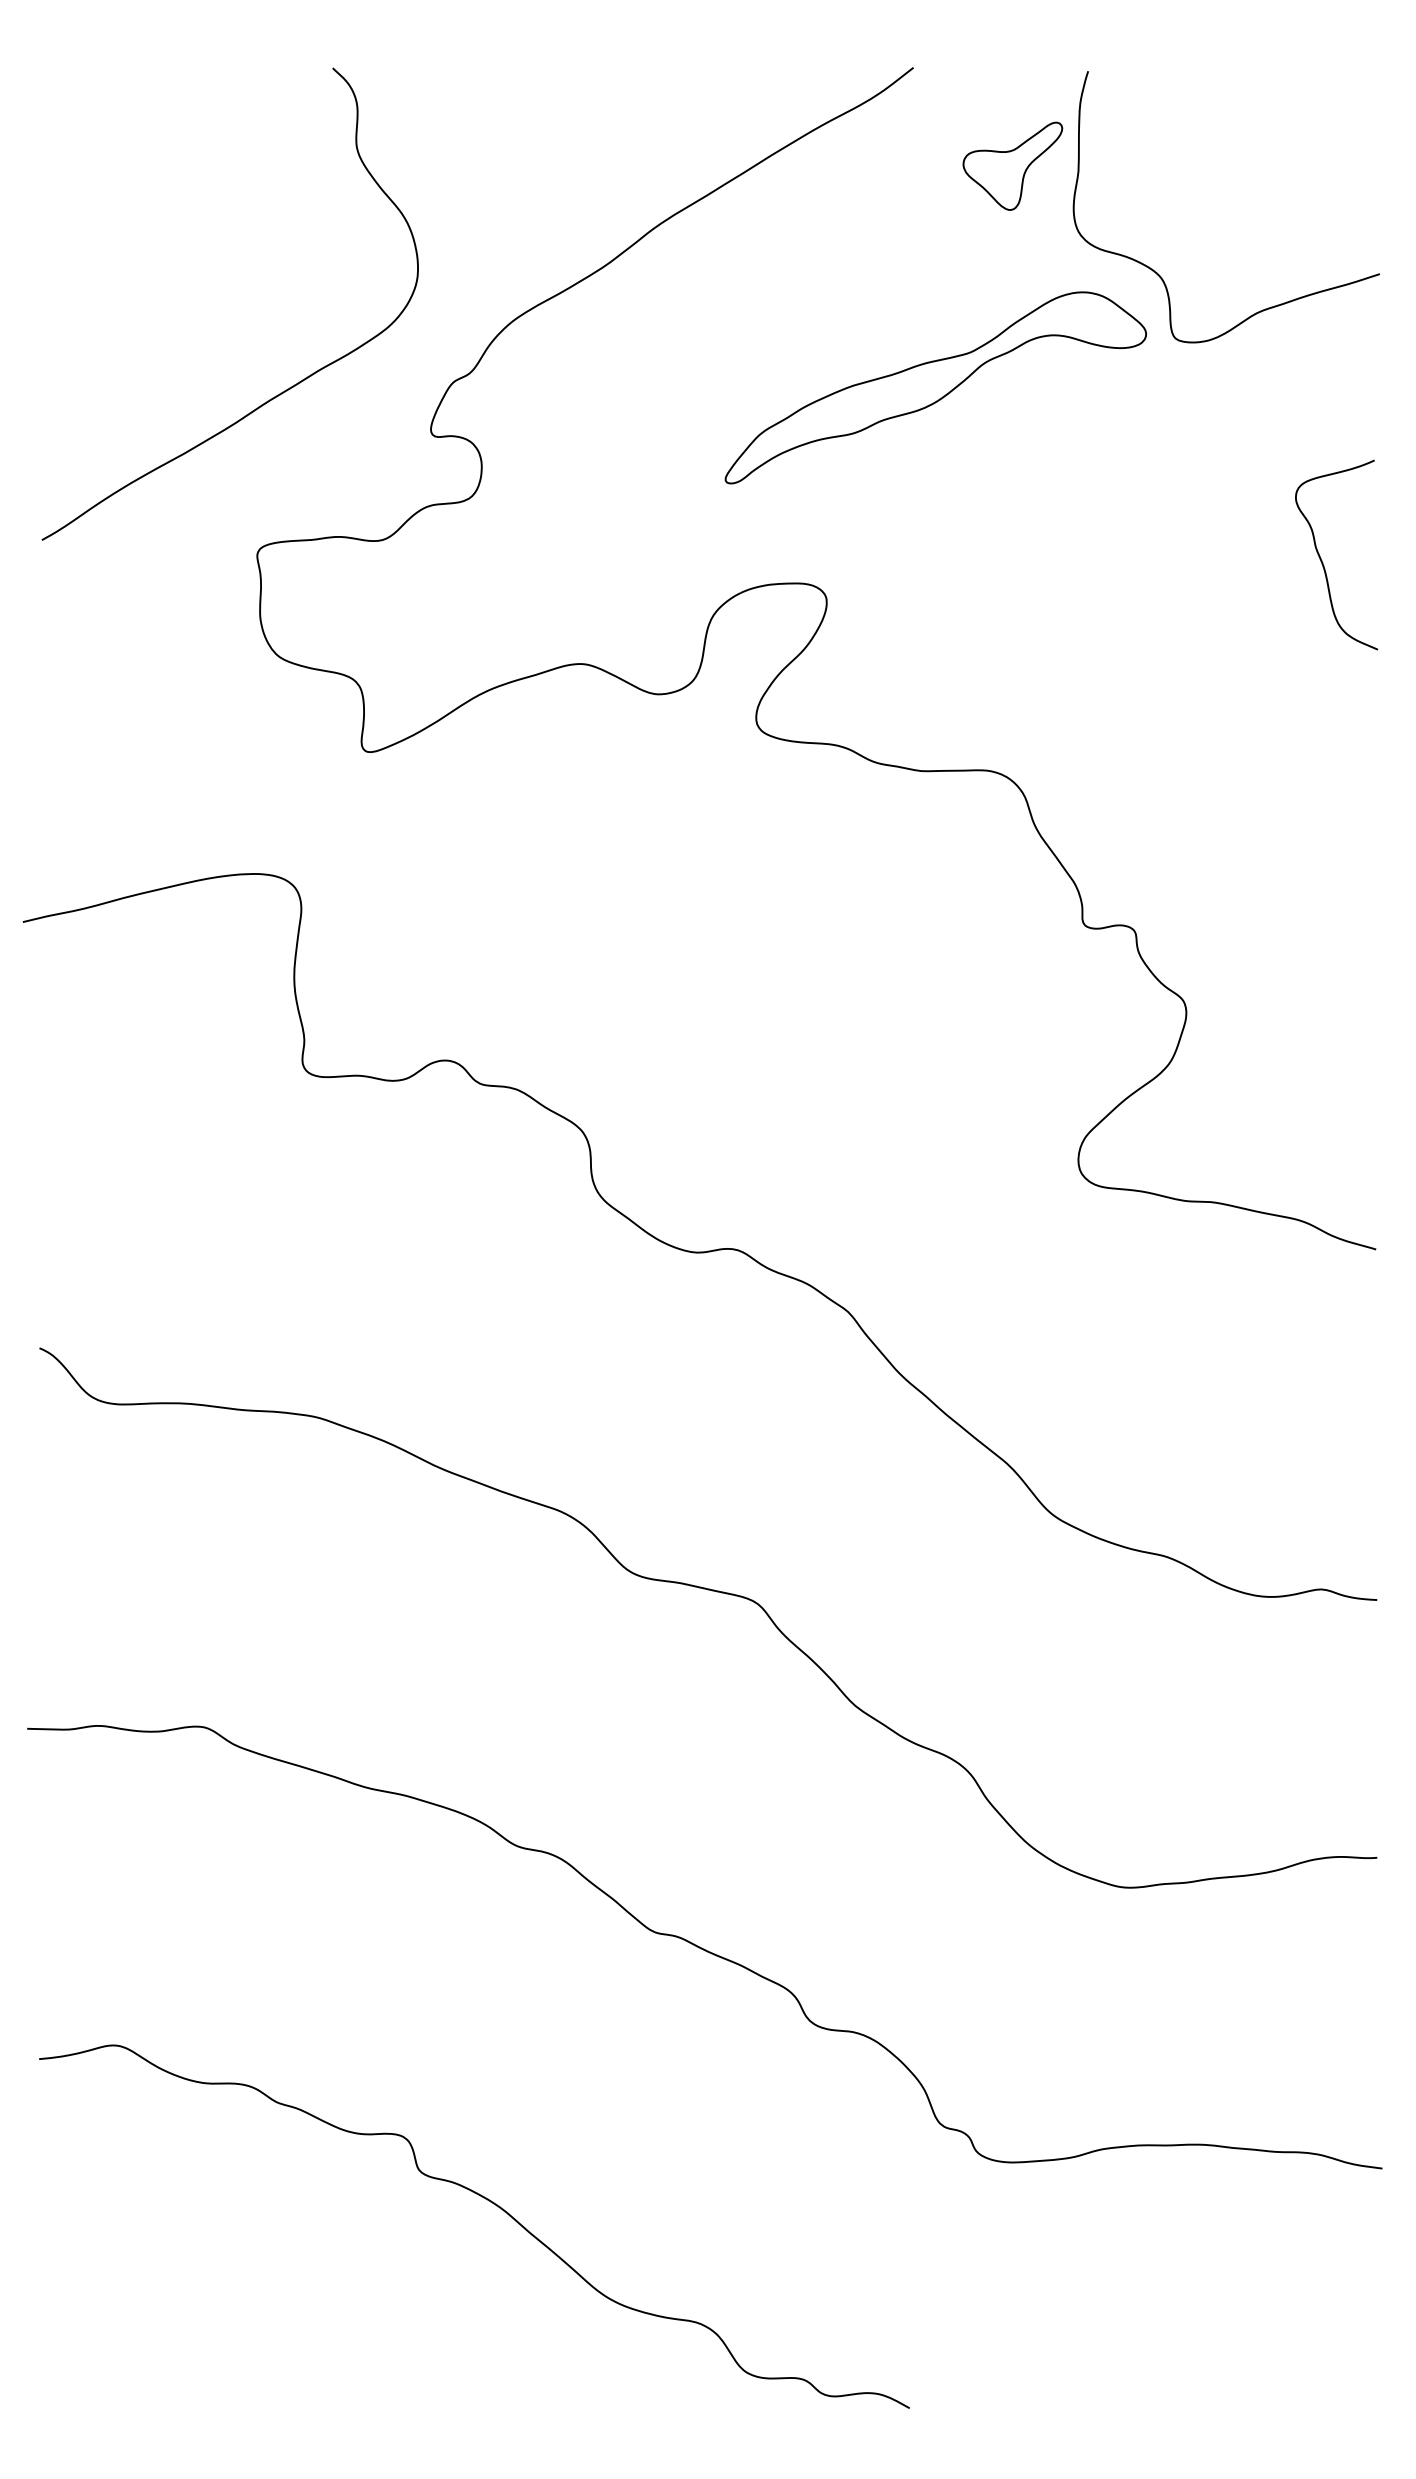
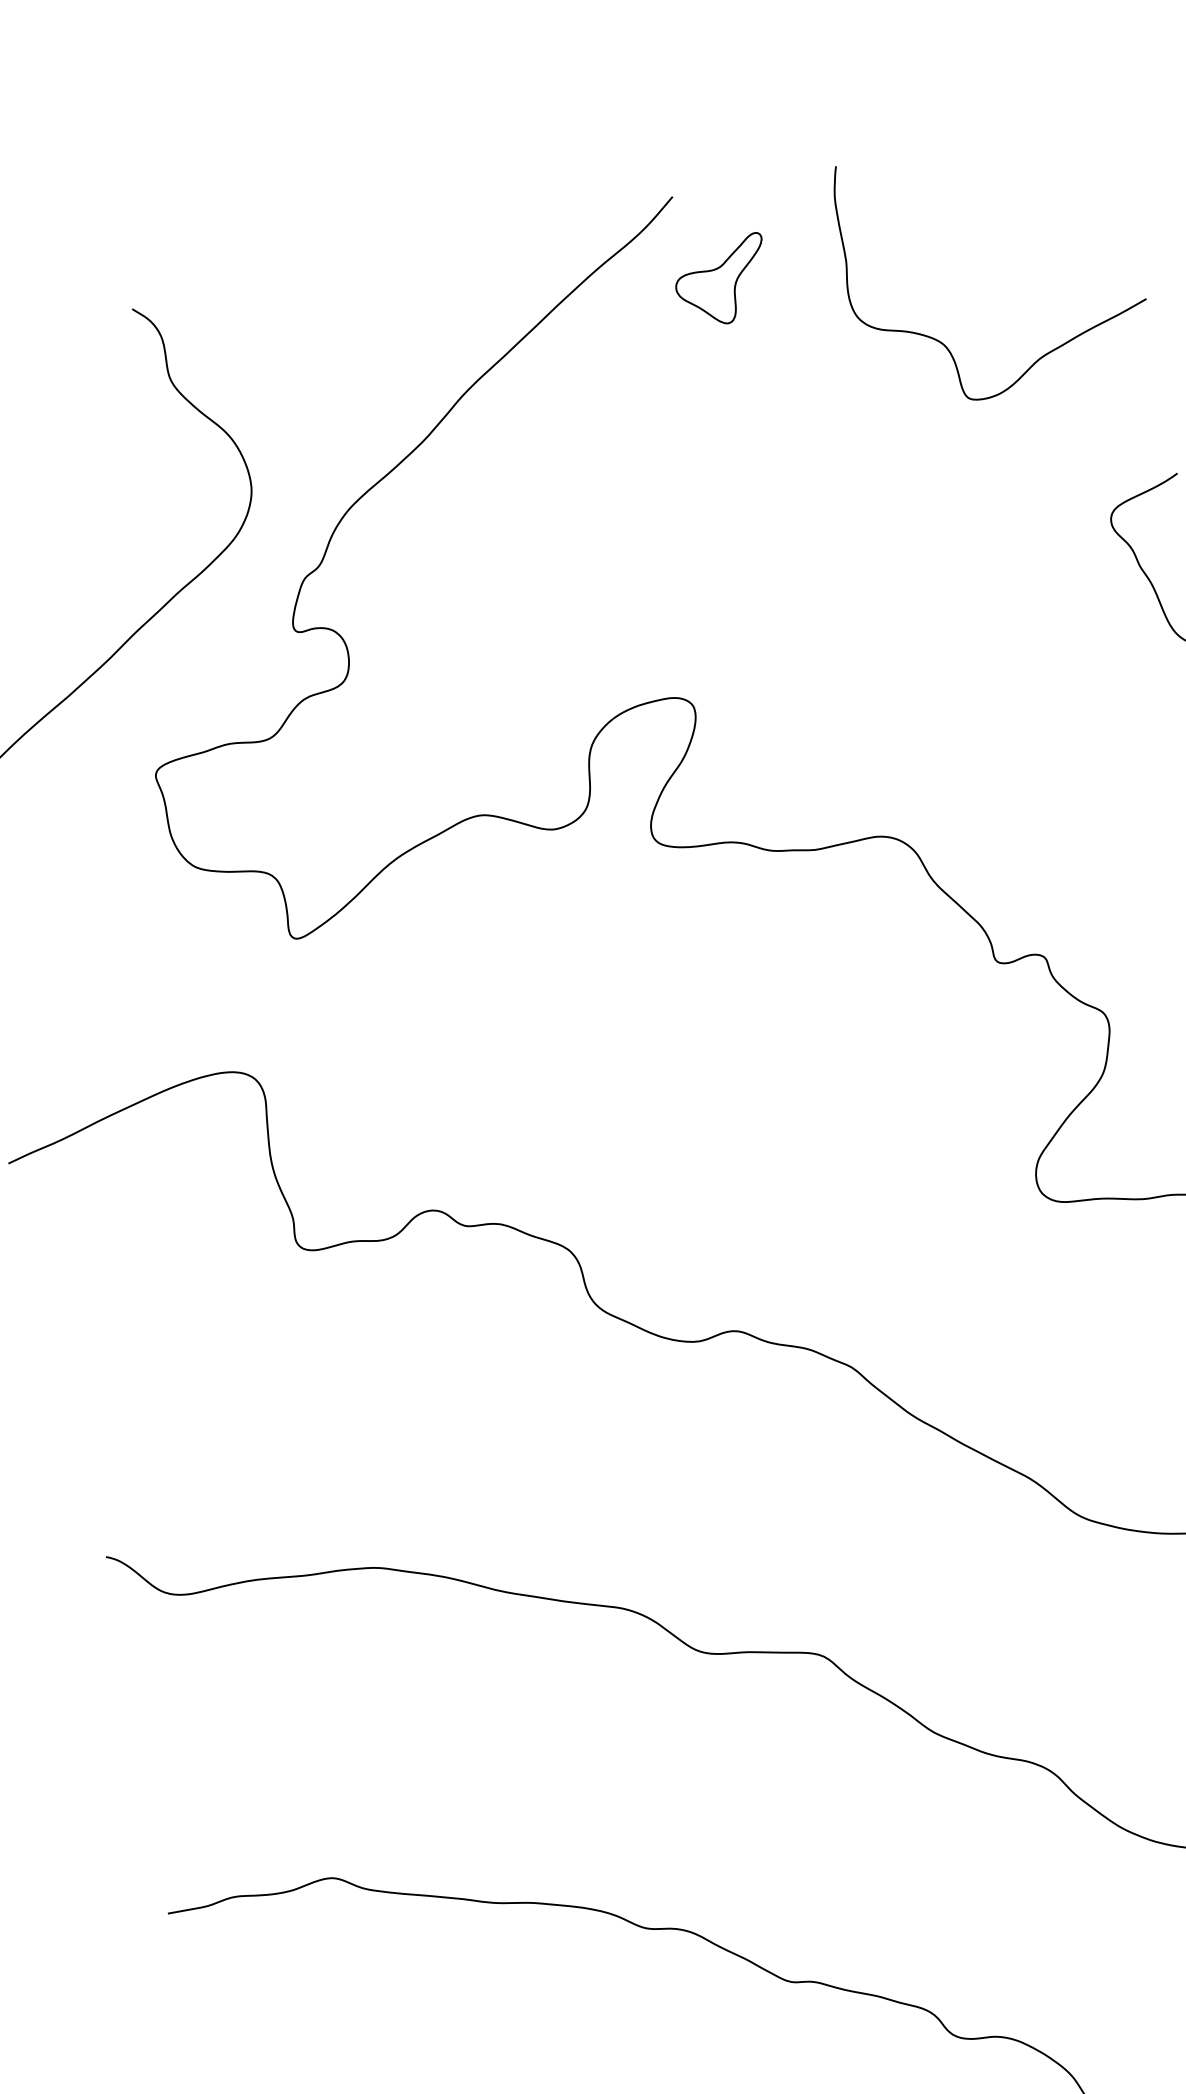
part: (1012, 165) -> (722, 281), moved
part: (935, 387) -> (754, 490), removed

